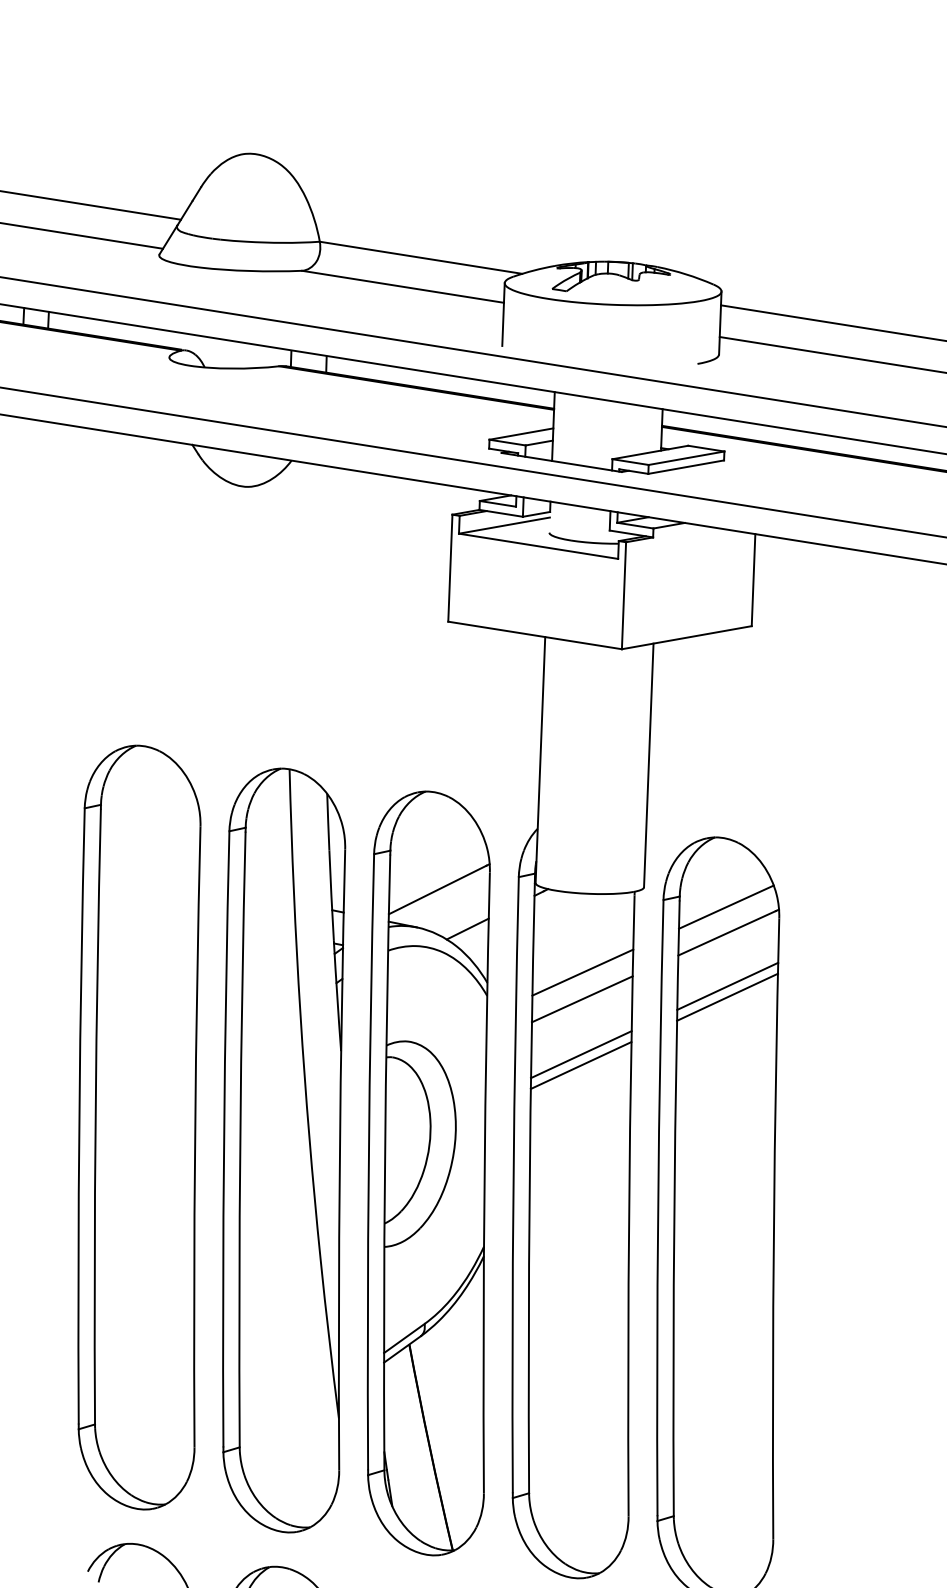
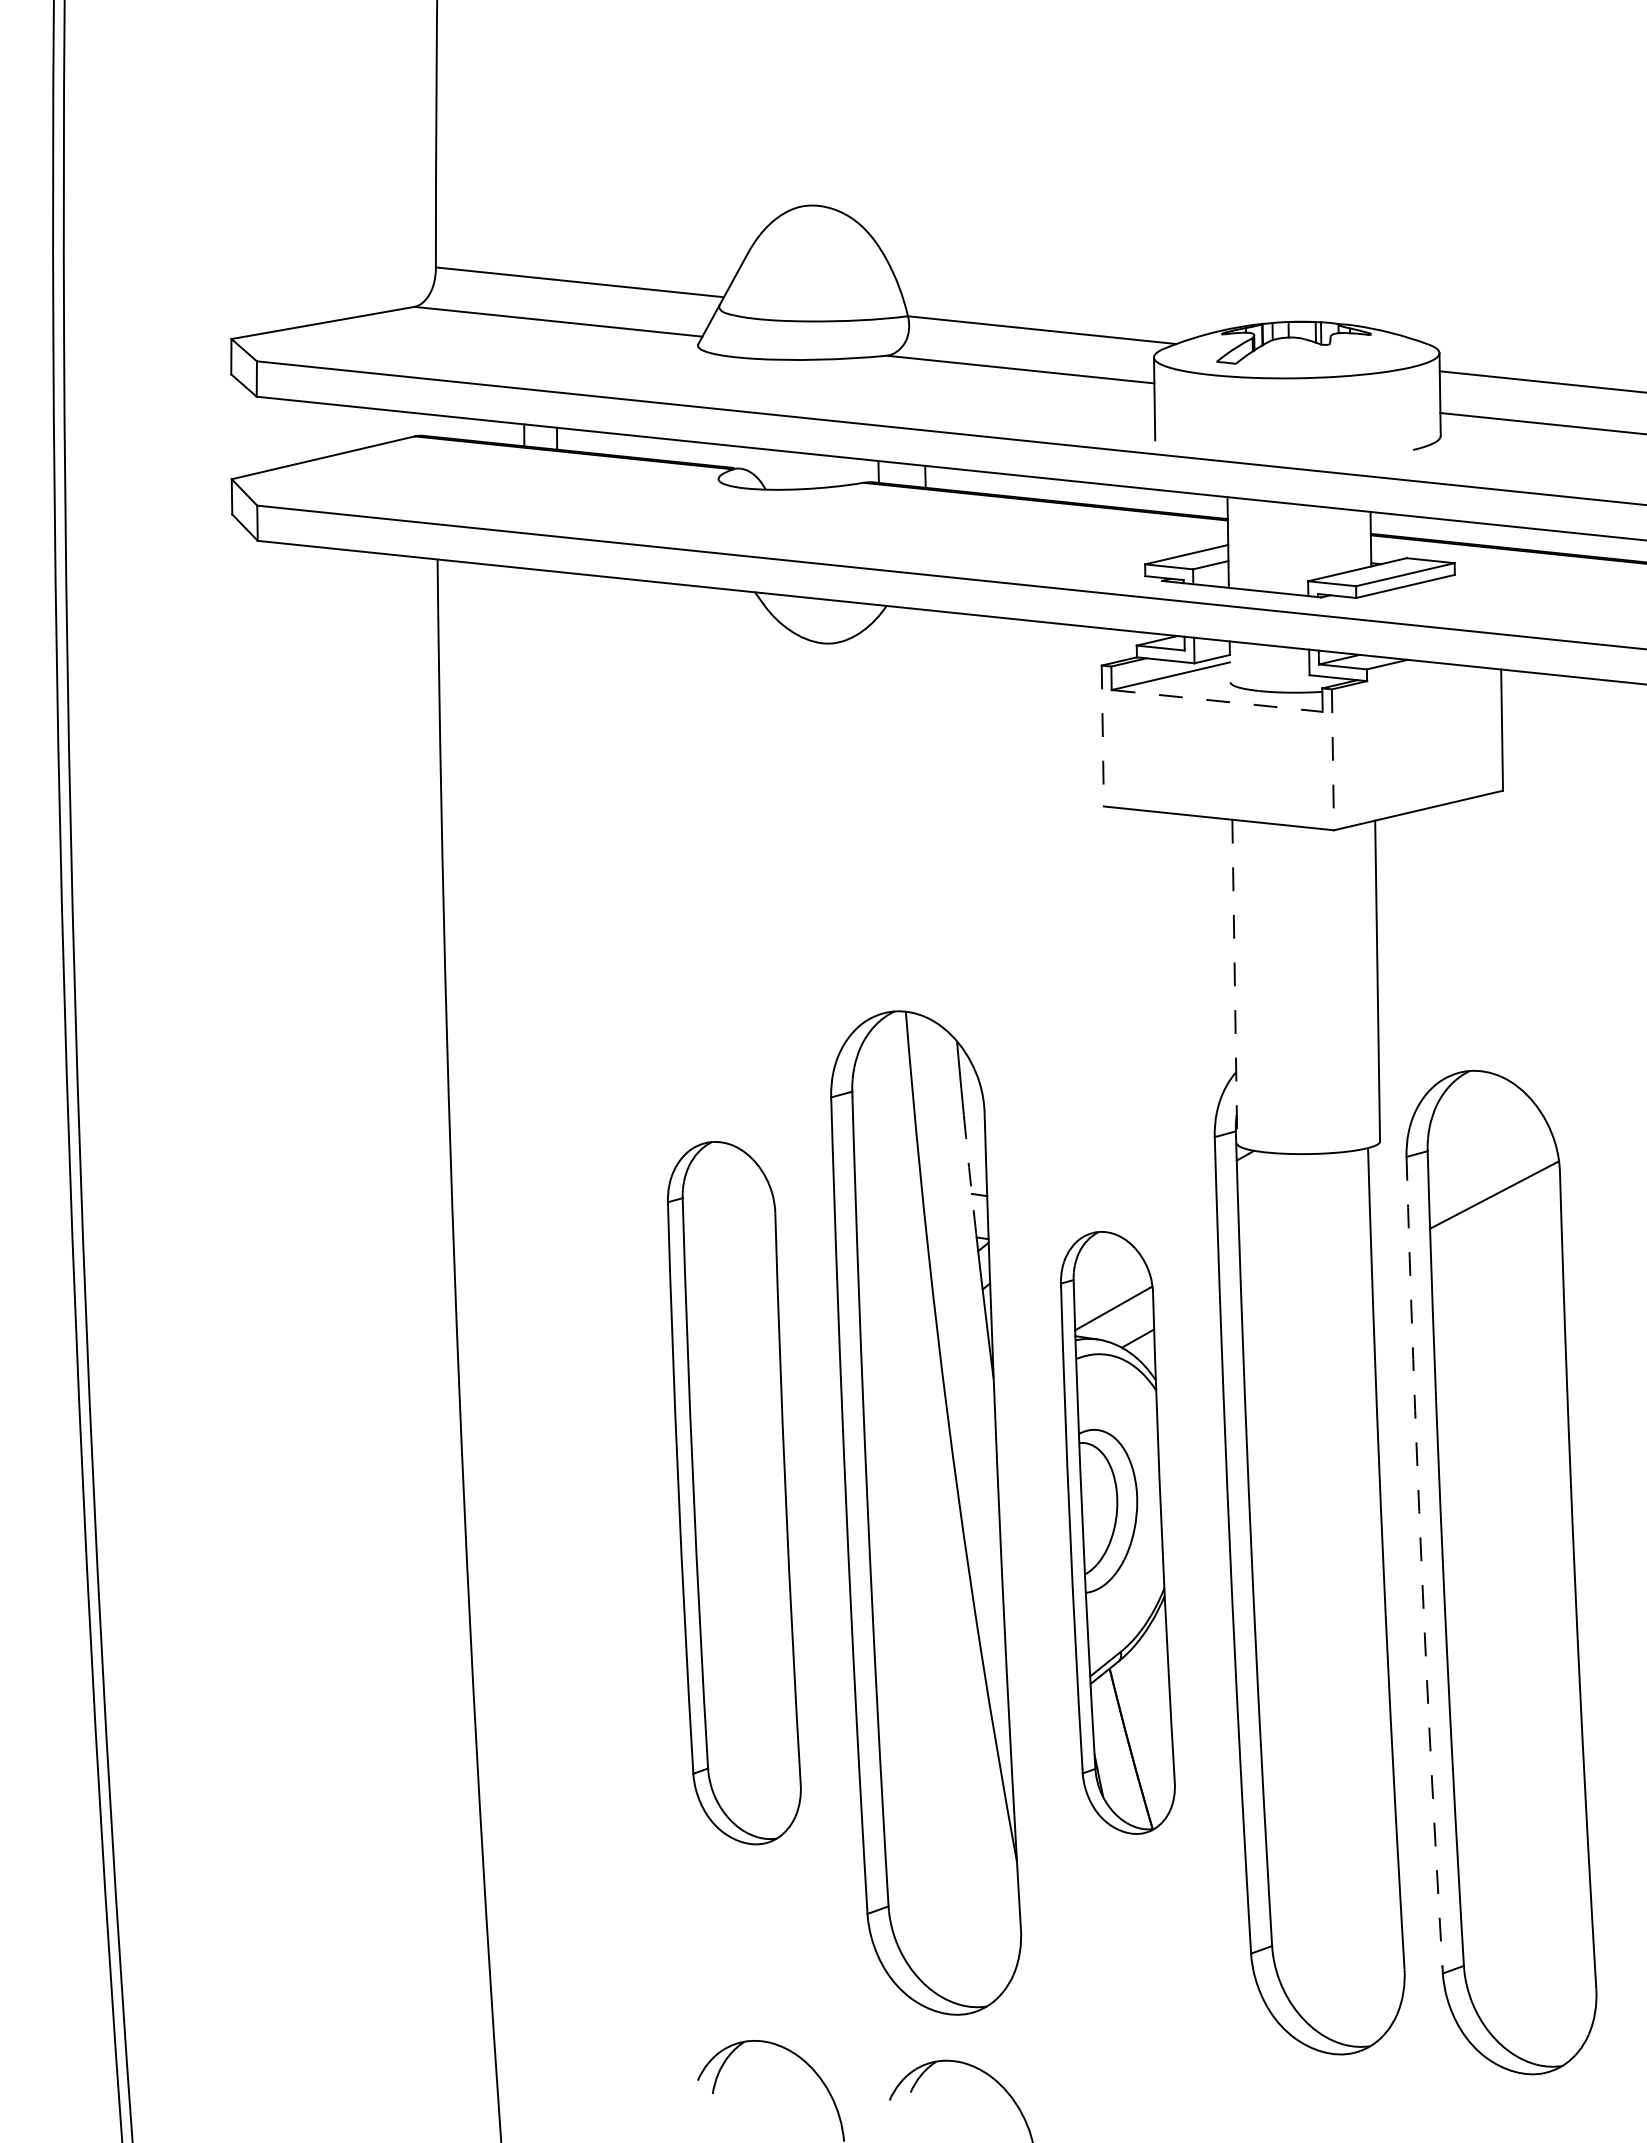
line: (538, 546) -> (1217, 701), solid -> dashed
line: (450, 568) -> (1102, 736), solid -> dashed
line: (623, 596) -> (1332, 760), solid -> dashed
line: (540, 759) -> (1234, 981), solid -> dashed
arc: (331, 895) -> (969, 1174), solid -> dashed
line: (726, 906) -> (1489, 1161), removed
line: (582, 972) -> (1305, 1257), removed
line: (727, 986) -> (1496, 1265), removed
line: (727, 996) -> (1497, 1279), removed
line: (582, 998) -> (1306, 1292), removed
line: (581, 1054) -> (1309, 1365), removed
line: (580, 1064) -> (1309, 1379), removed
part: (139, 1127) -> (734, 1492), size x0.7
part: (428, 1173) -> (1117, 1532), size x0.6
arc: (658, 1208) -> (1421, 1562), solid -> dashed

